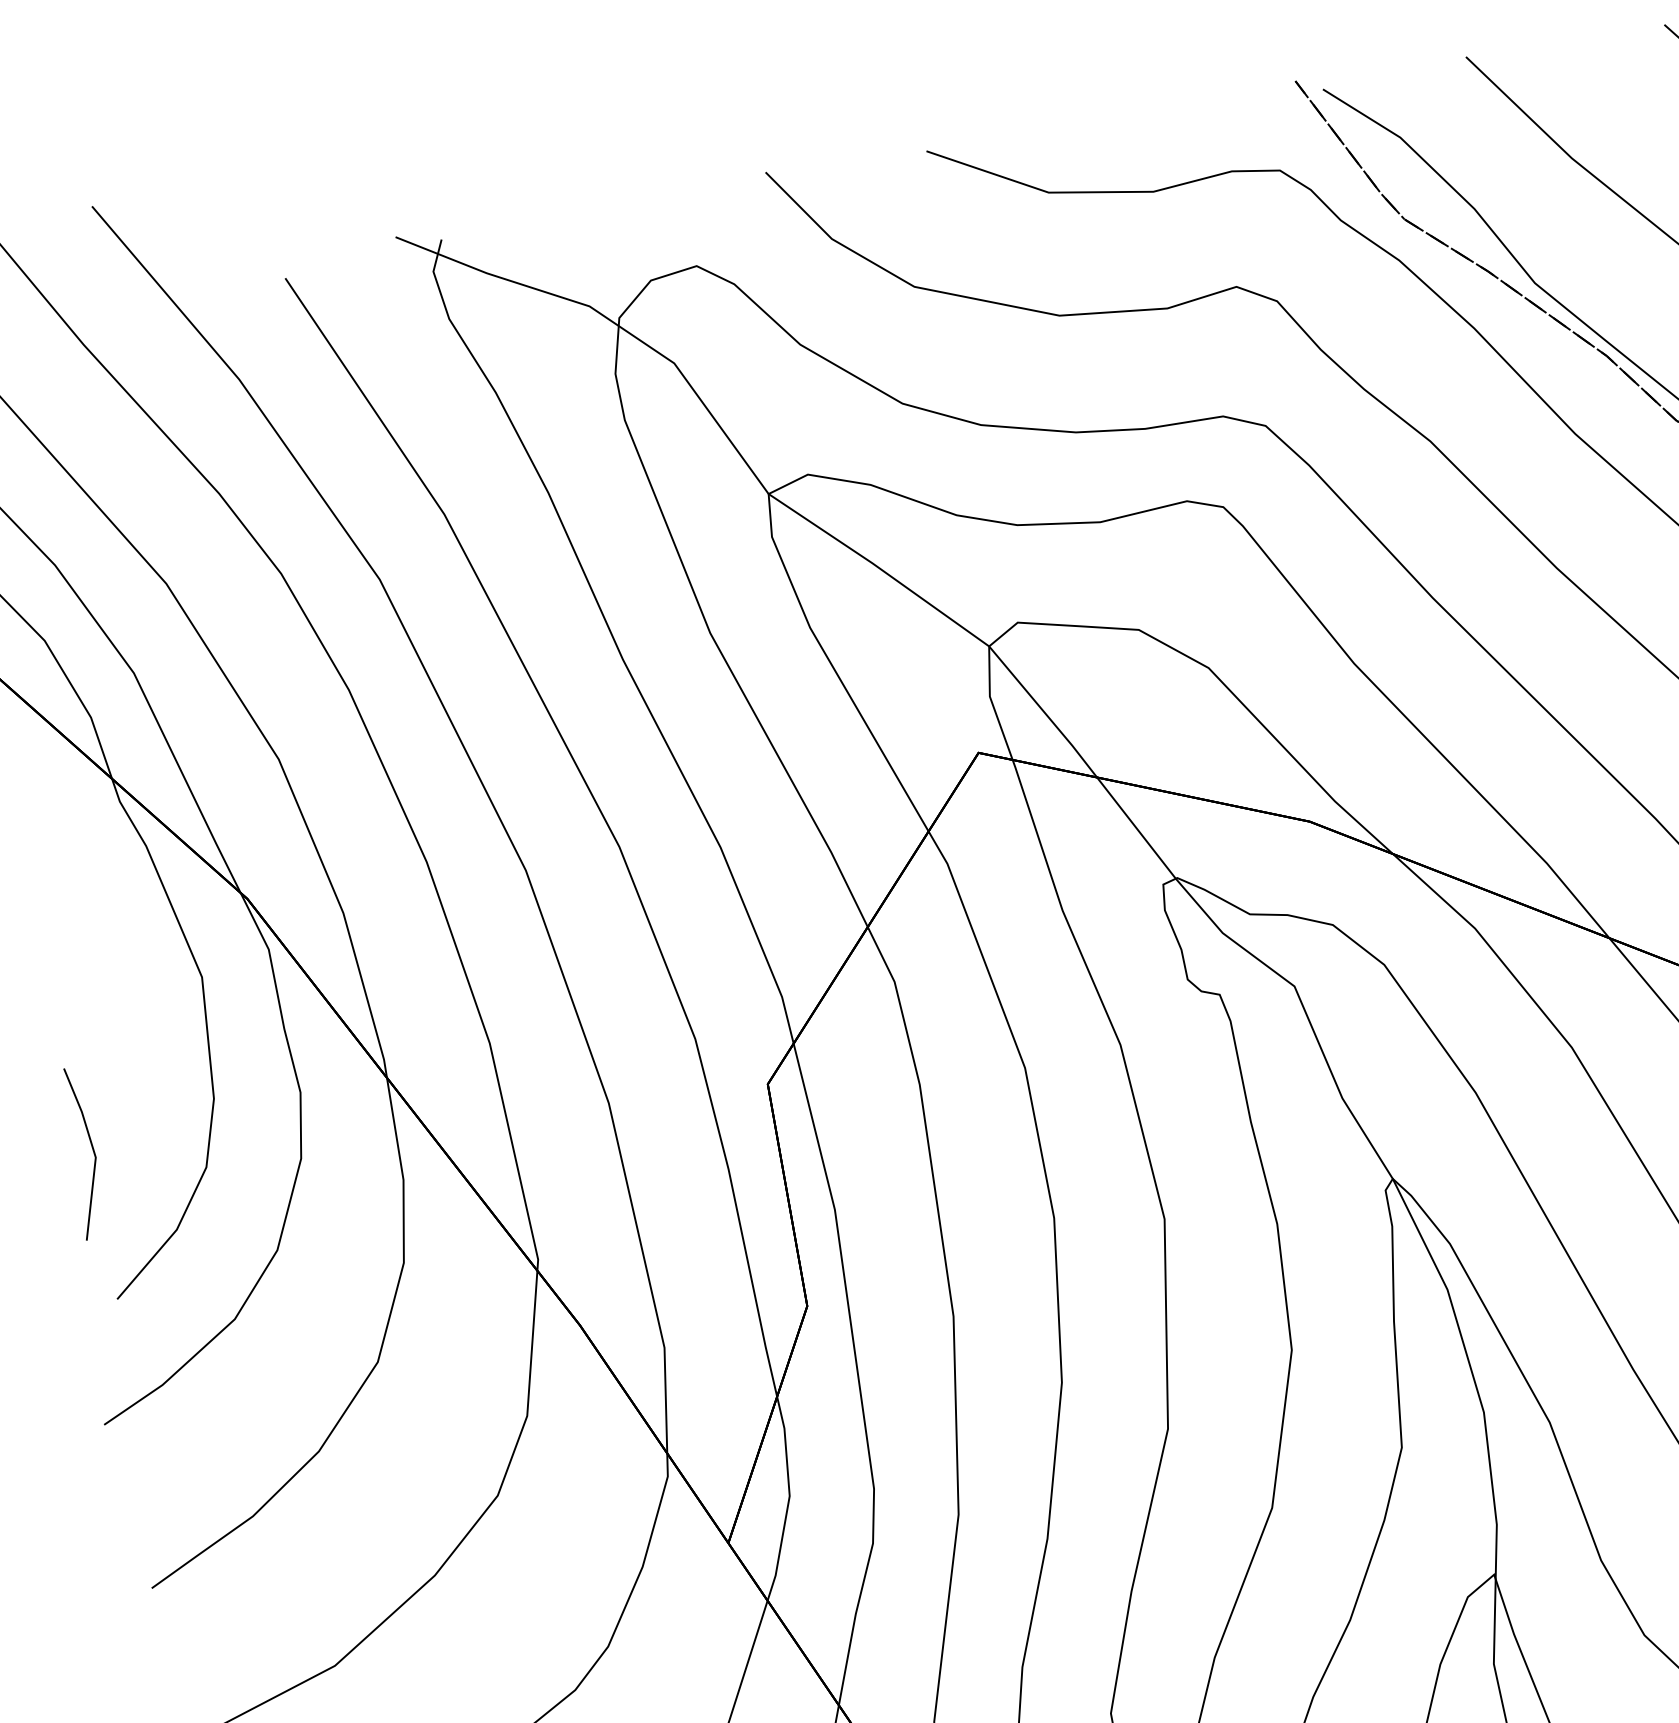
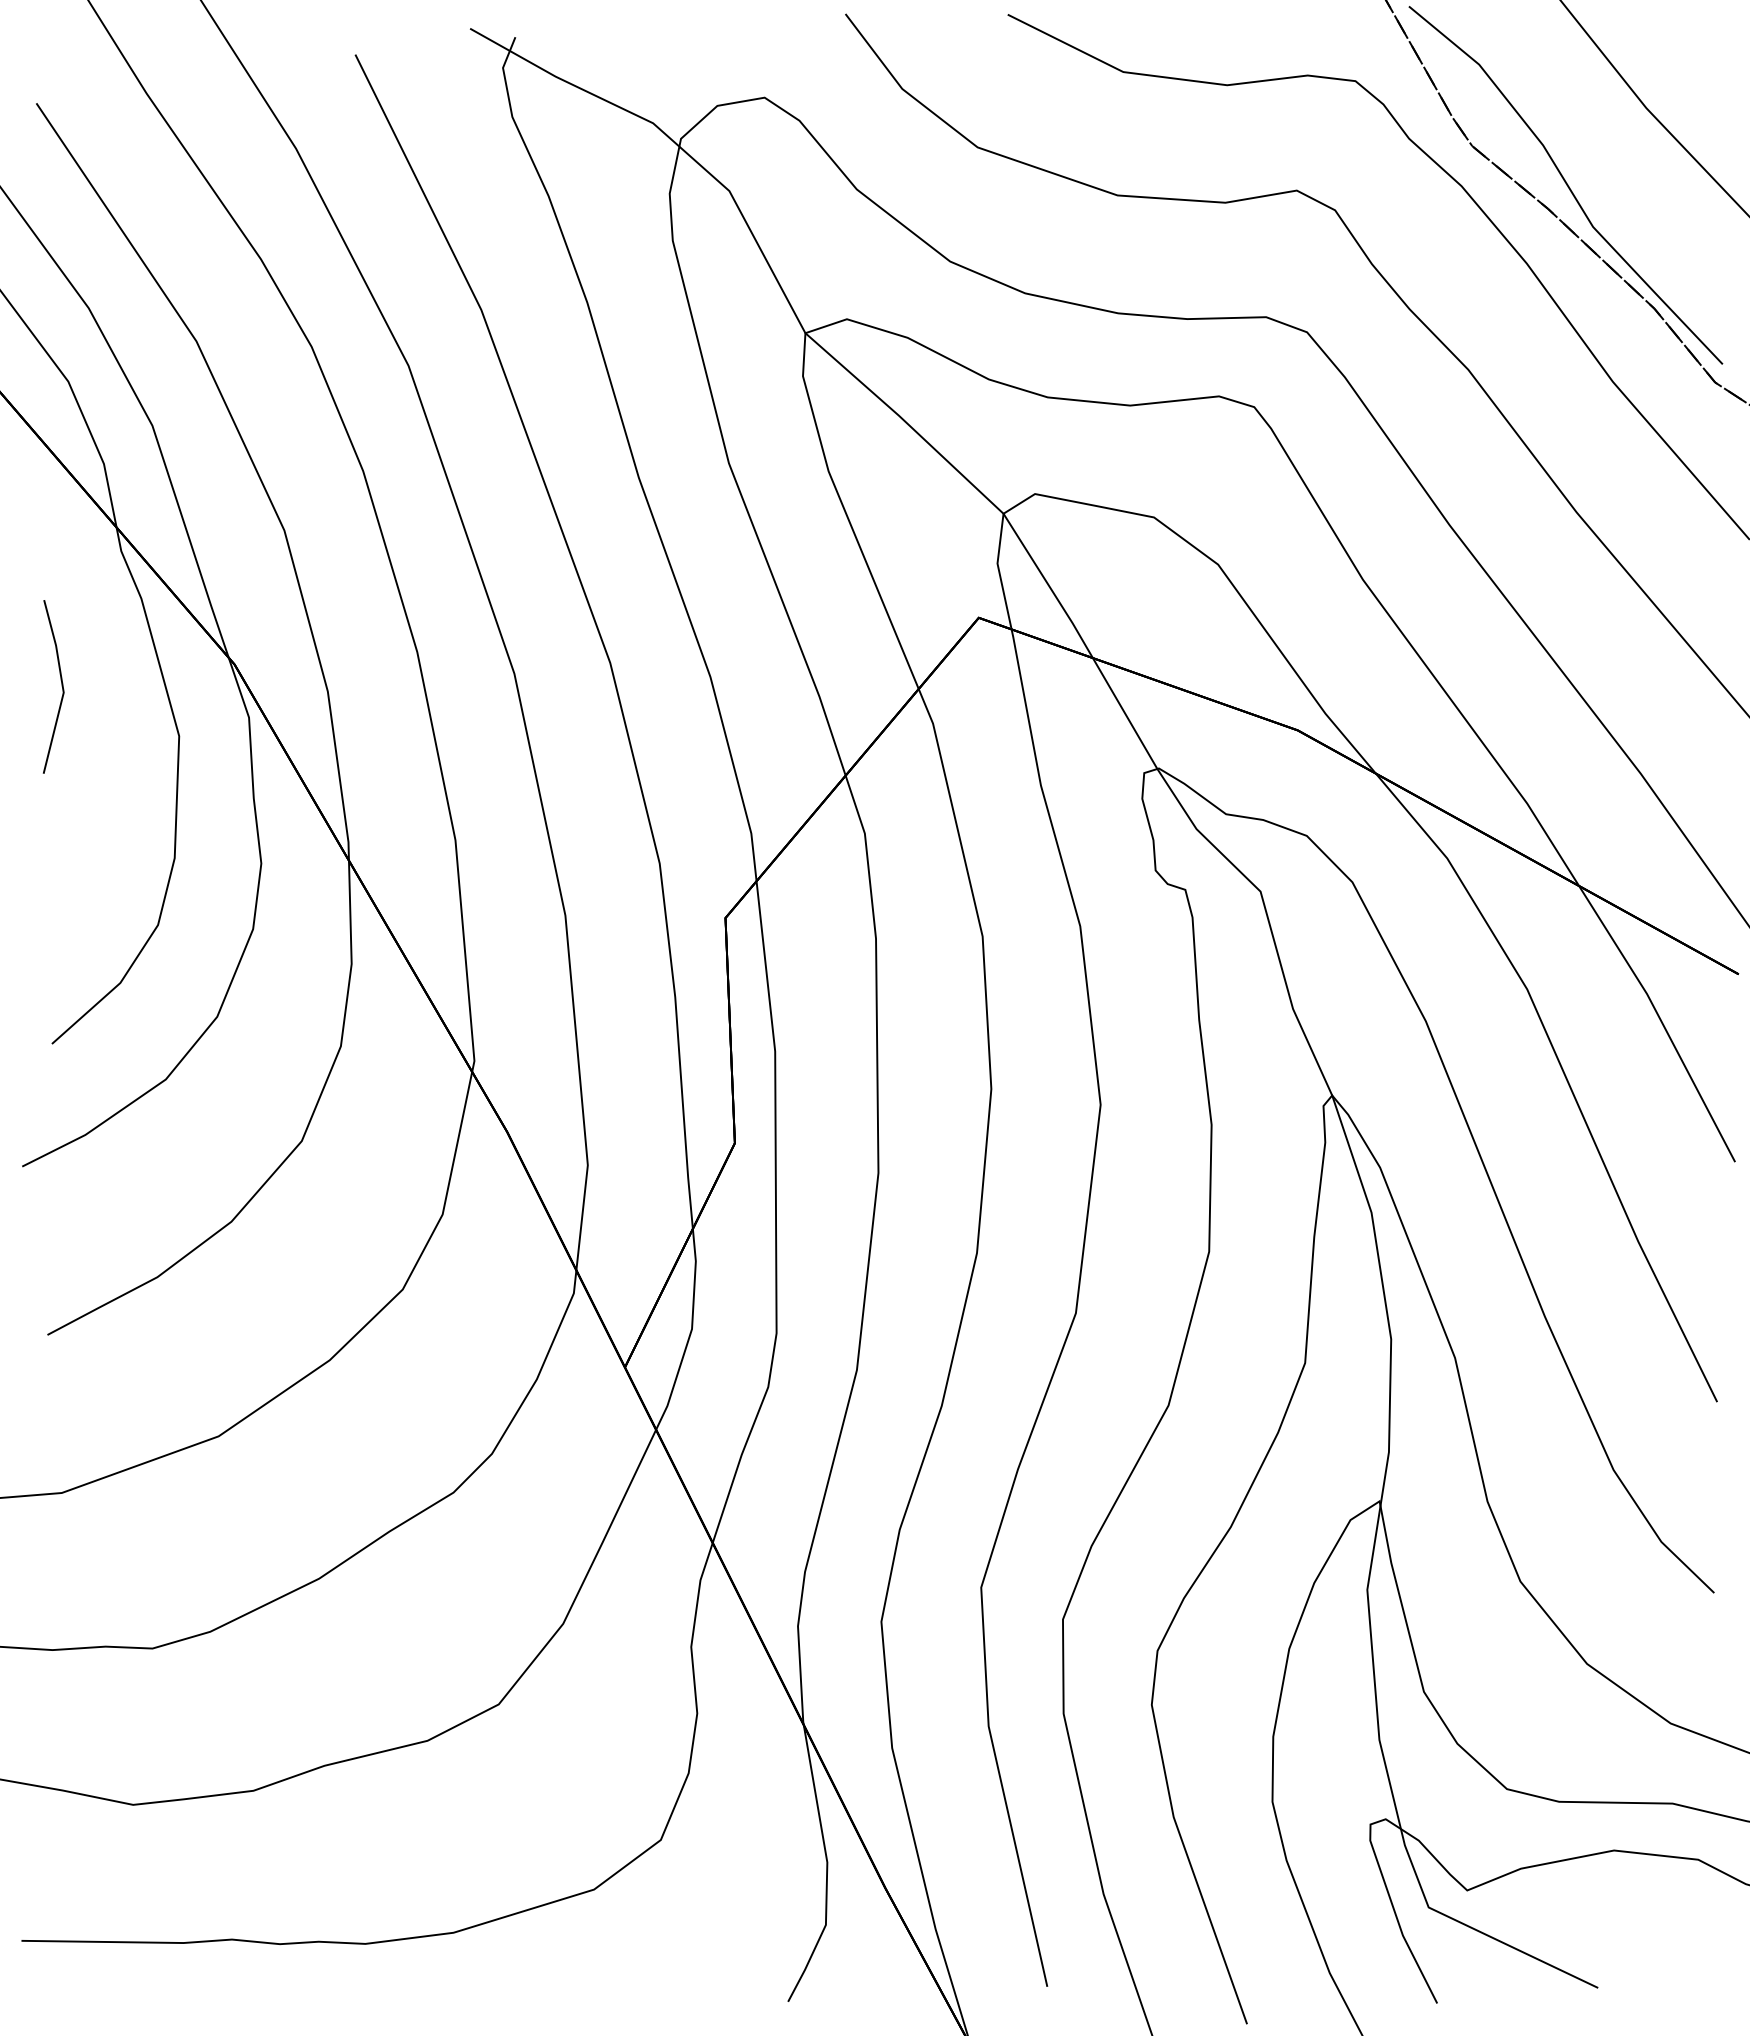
line: (92, 1151) -> (61, 686), moved

